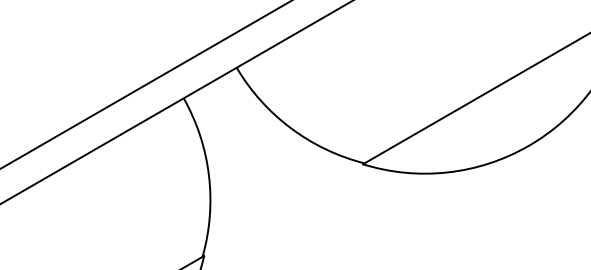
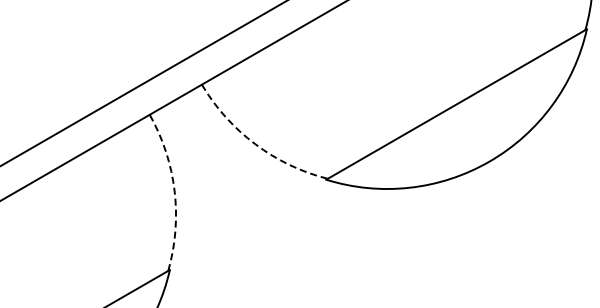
arc: (291, 128) -> (255, 144), solid -> dashed
arc: (208, 176) -> (174, 191), solid -> dashed

